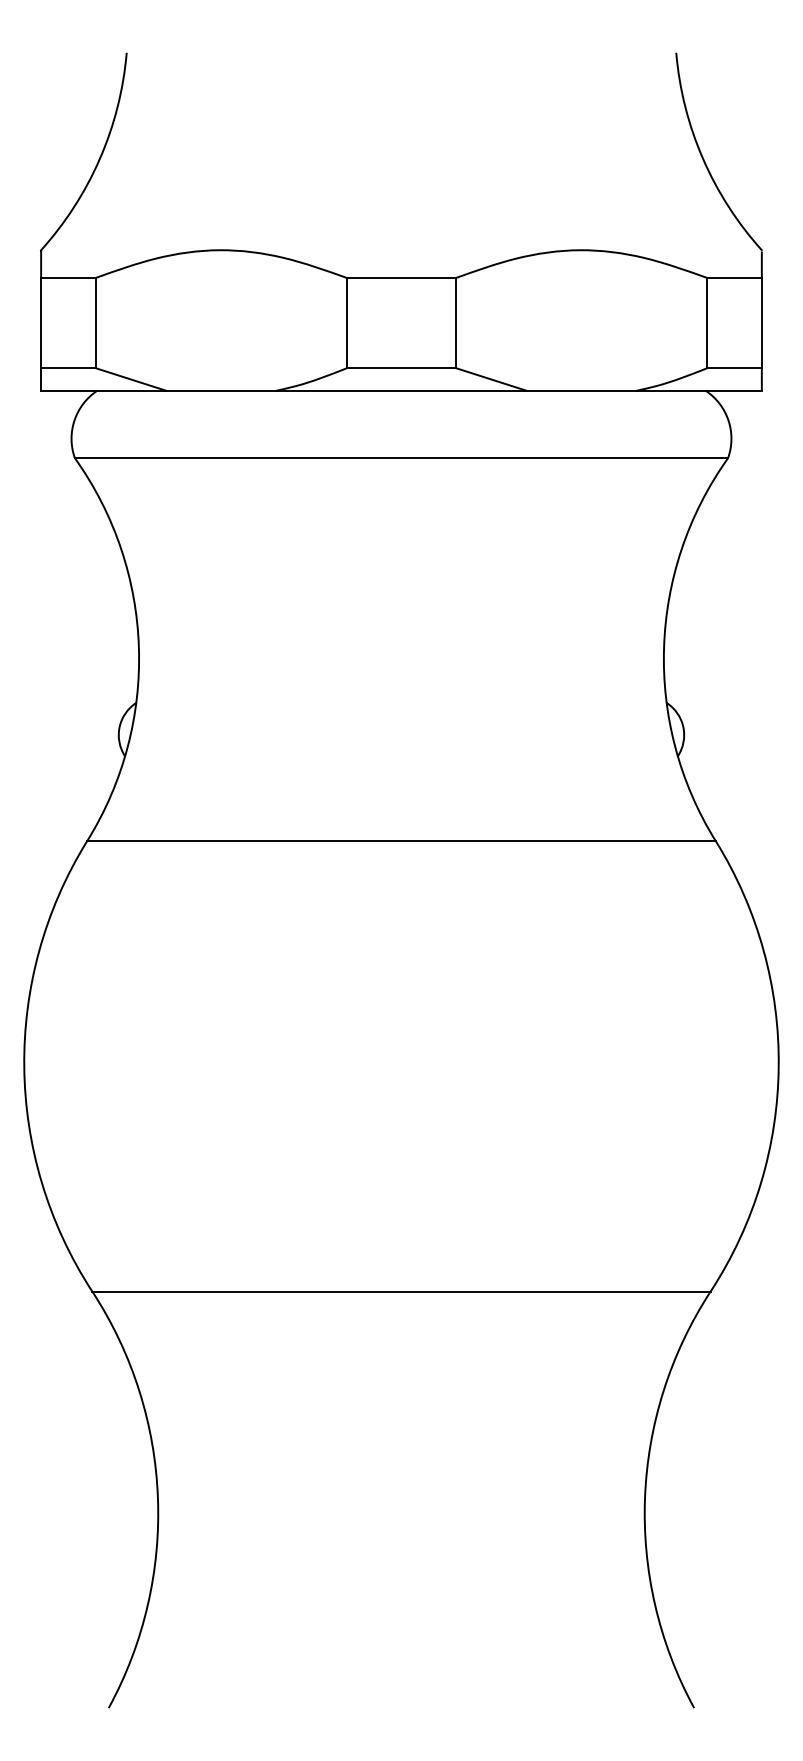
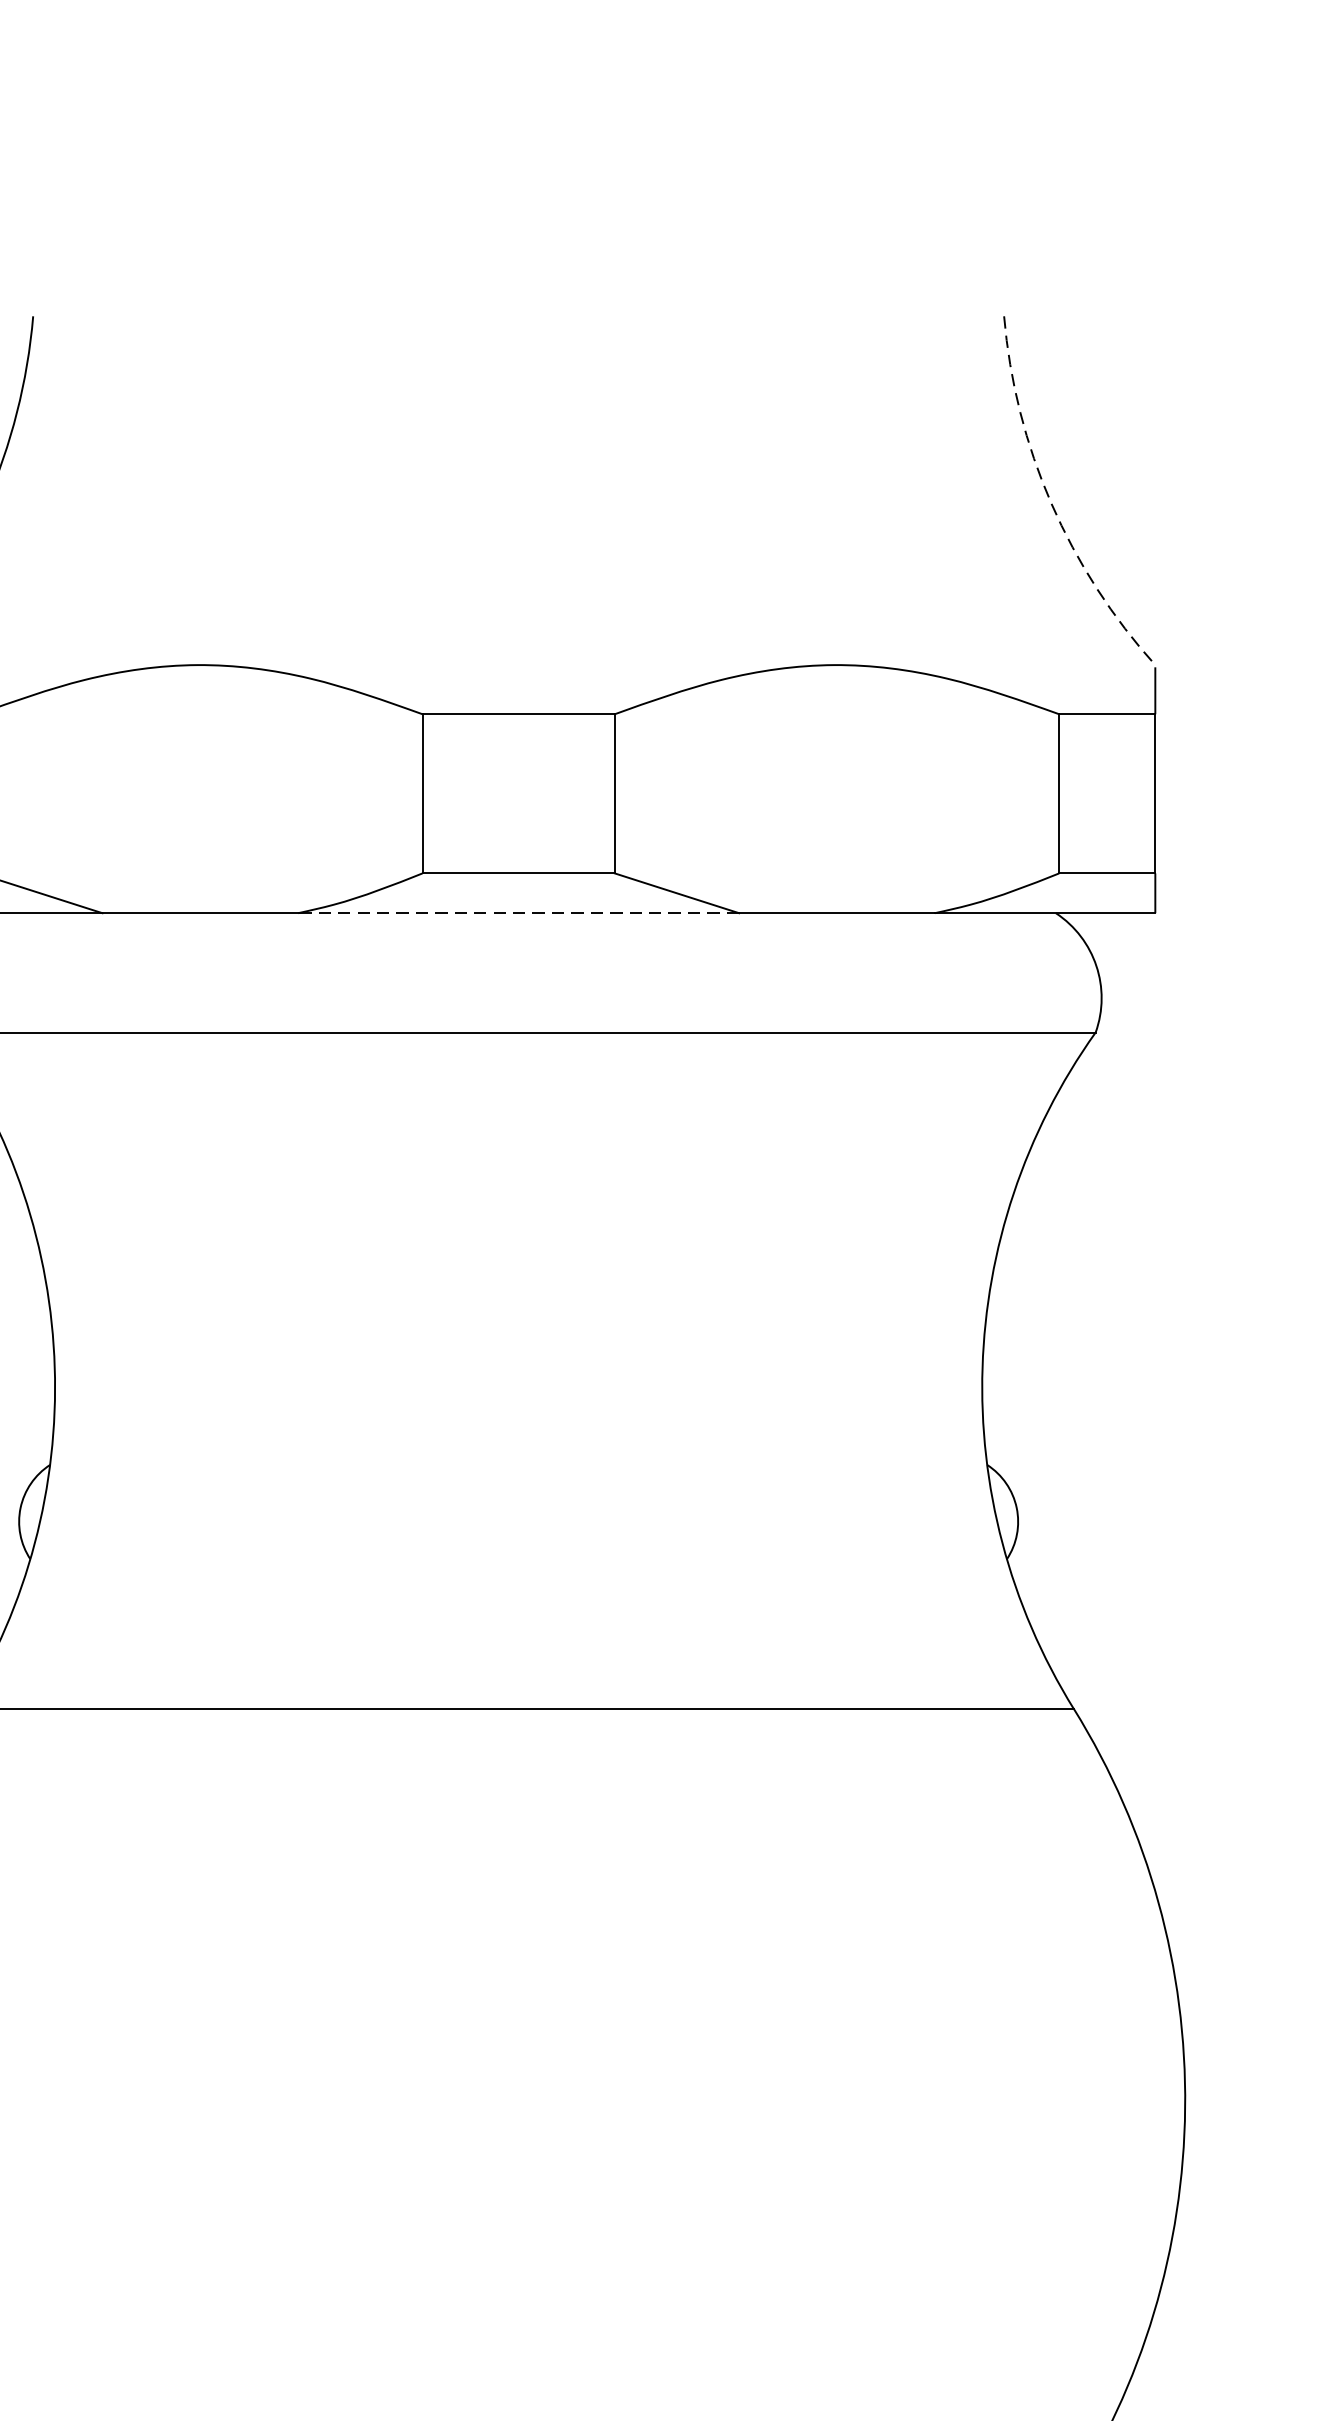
arc: (703, 158) -> (1052, 503), solid -> dashed
line: (401, 390) -> (518, 912), solid -> dashed

